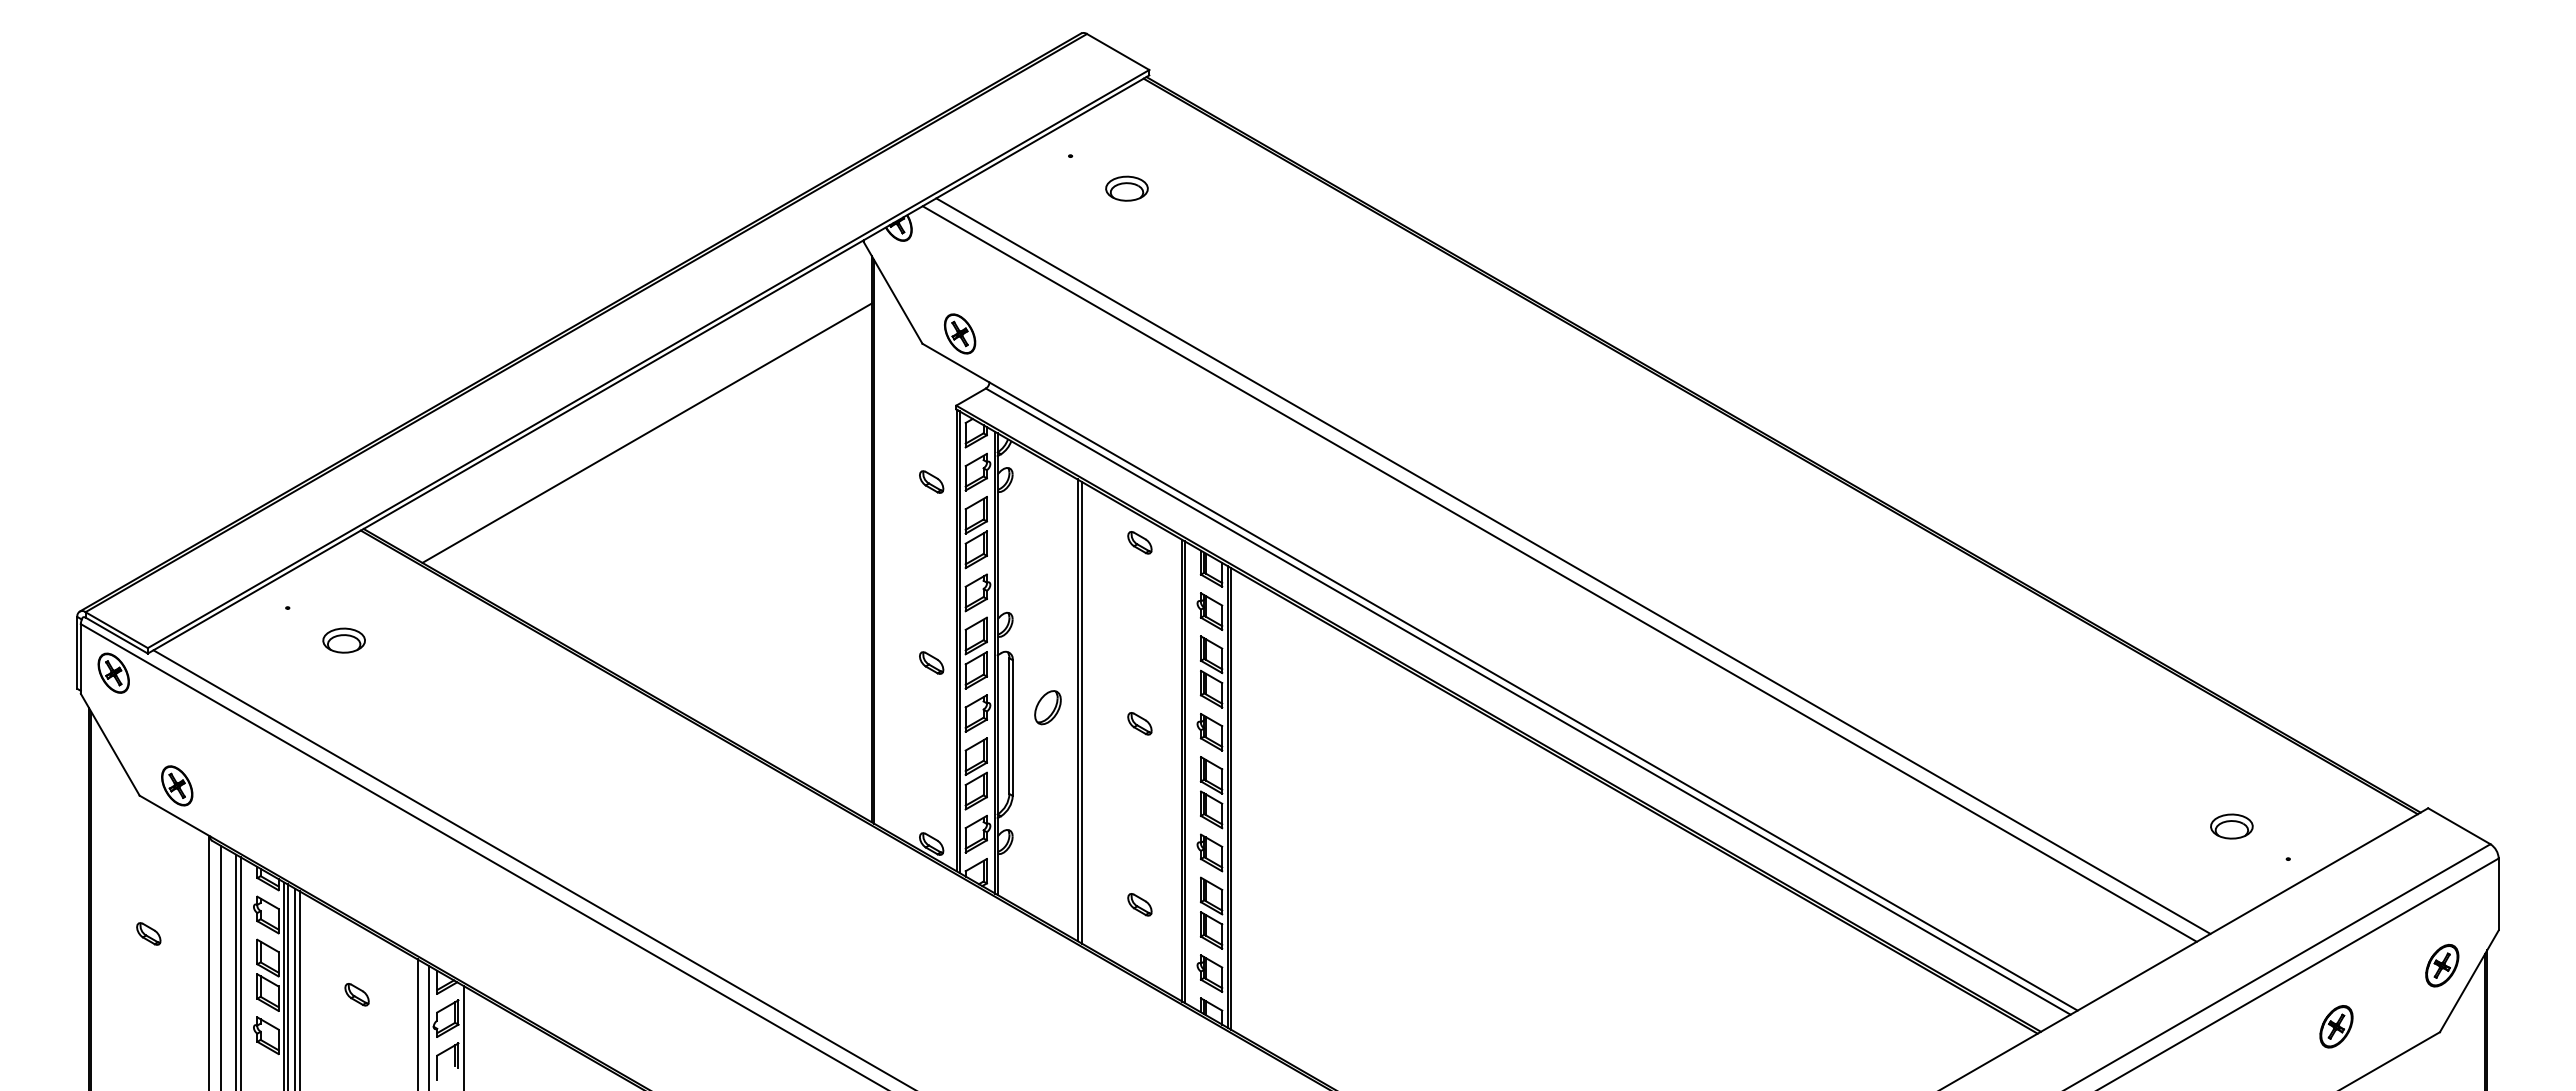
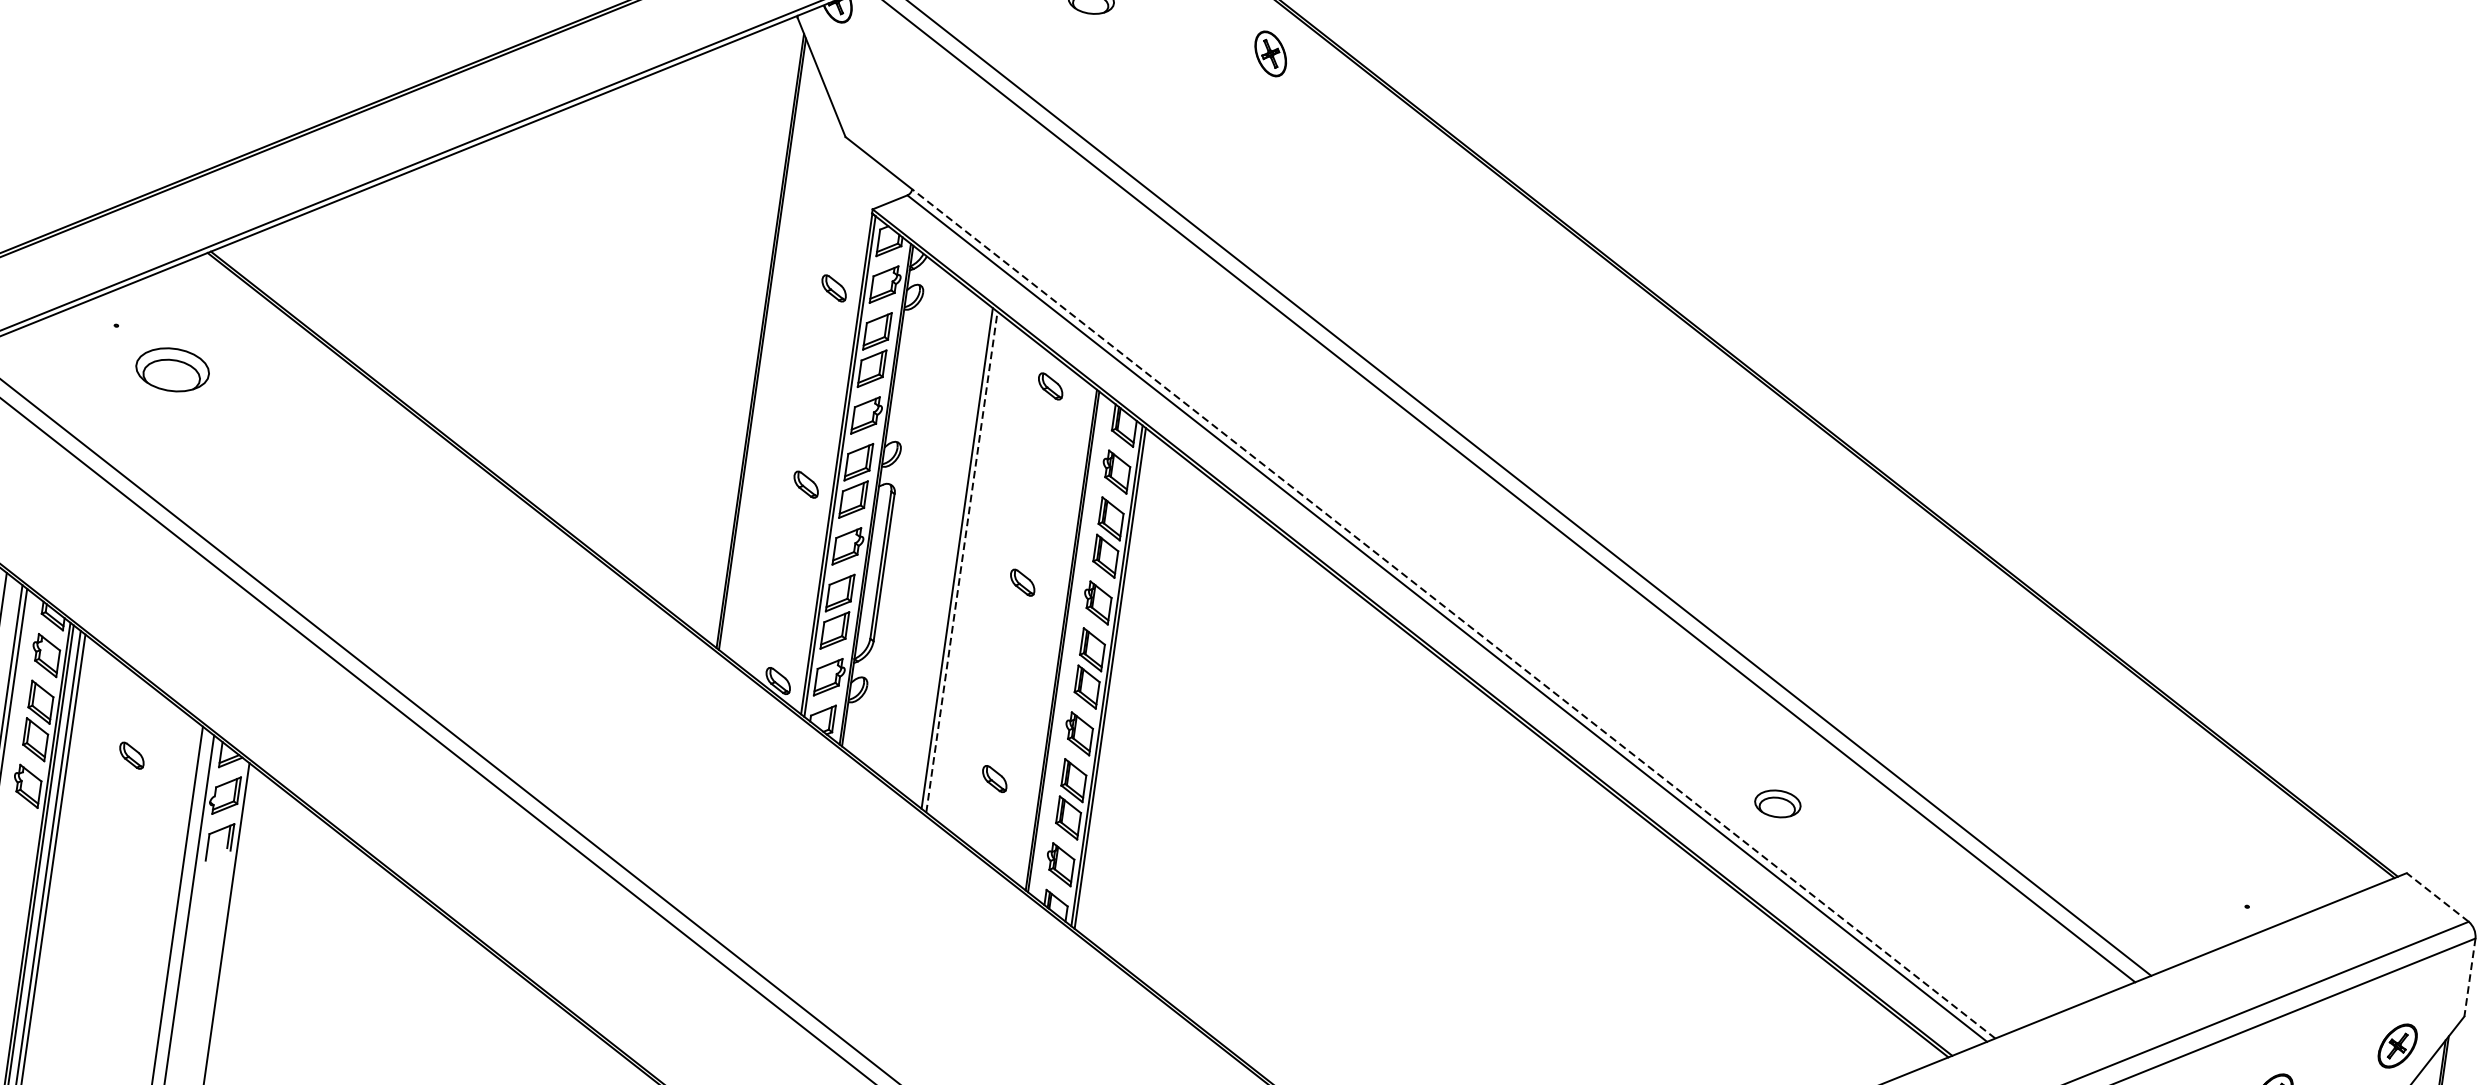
part: (960, 333) -> (1271, 53), moved
line: (646, 432) -> (532, 190), removed
part: (343, 640) -> (171, 369), size x1.6
line: (1533, 696) -> (1453, 613), solid -> dashed
part: (1047, 707) -> (924, 550), removed
line: (1082, 713) -> (962, 562), solid -> dashed
part: (2231, 826) -> (1777, 803), moved
line: (2459, 826) -> (2437, 897), solid -> dashed
line: (2498, 894) -> (2469, 977), solid -> dashed

